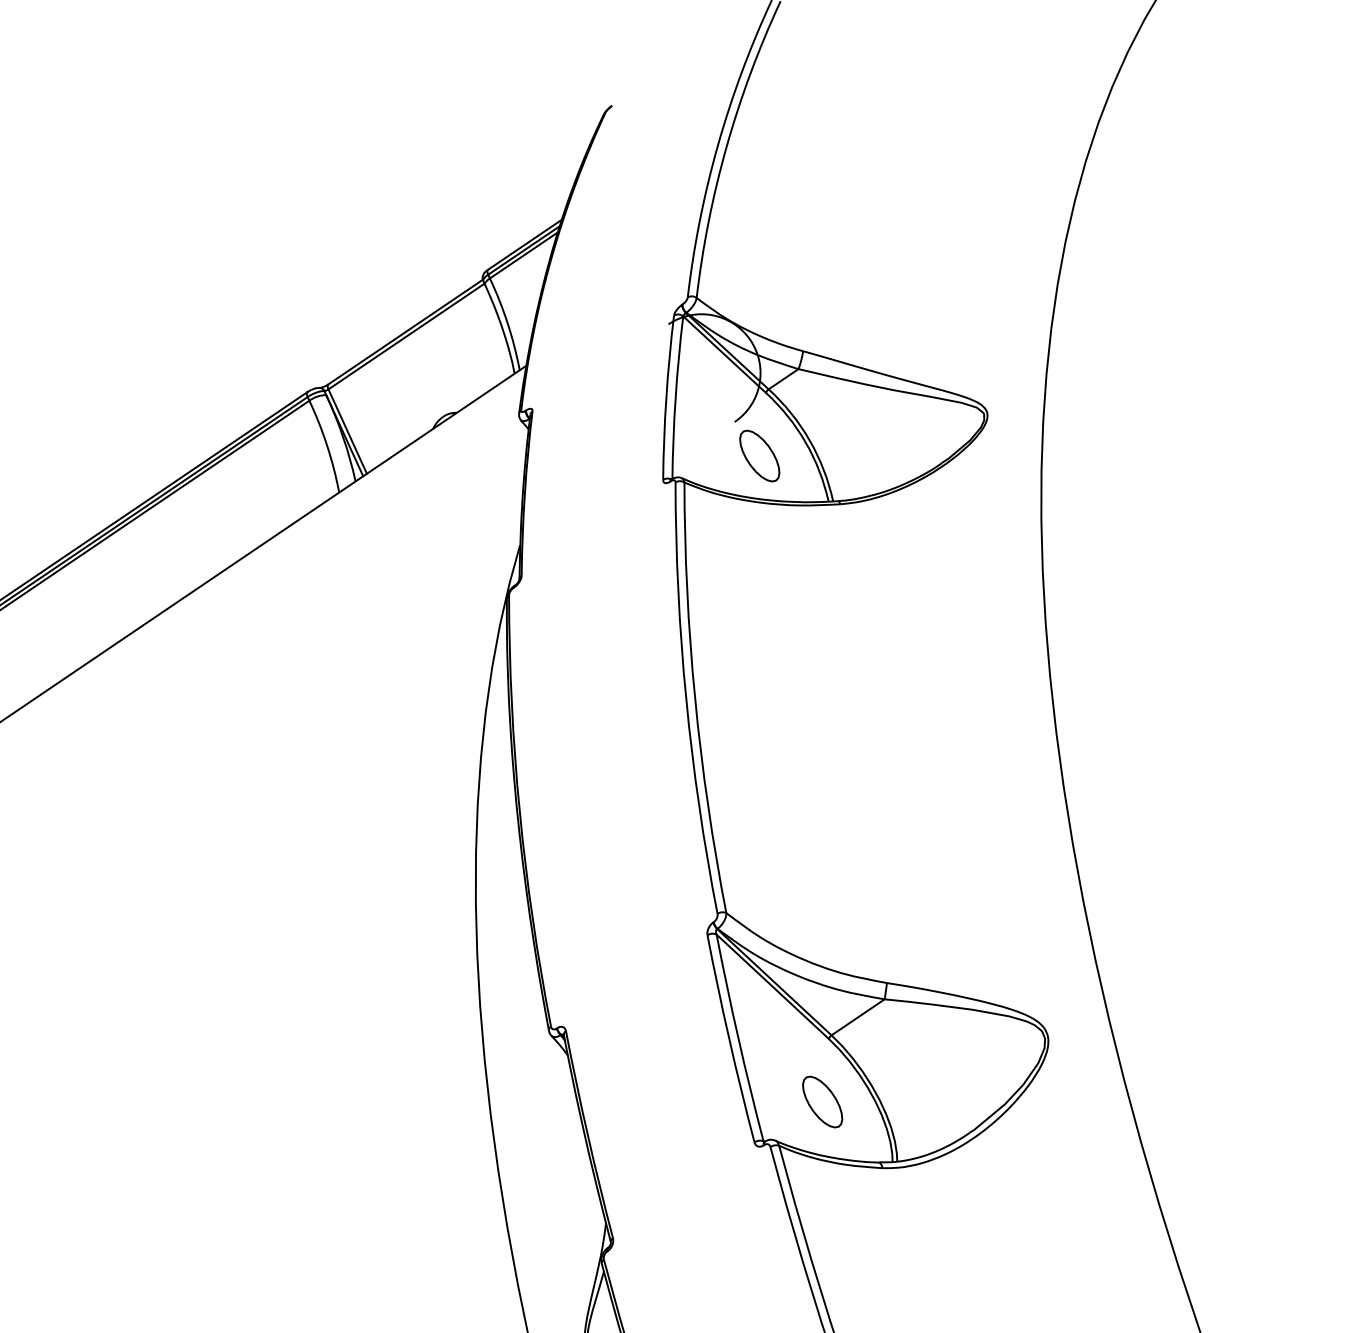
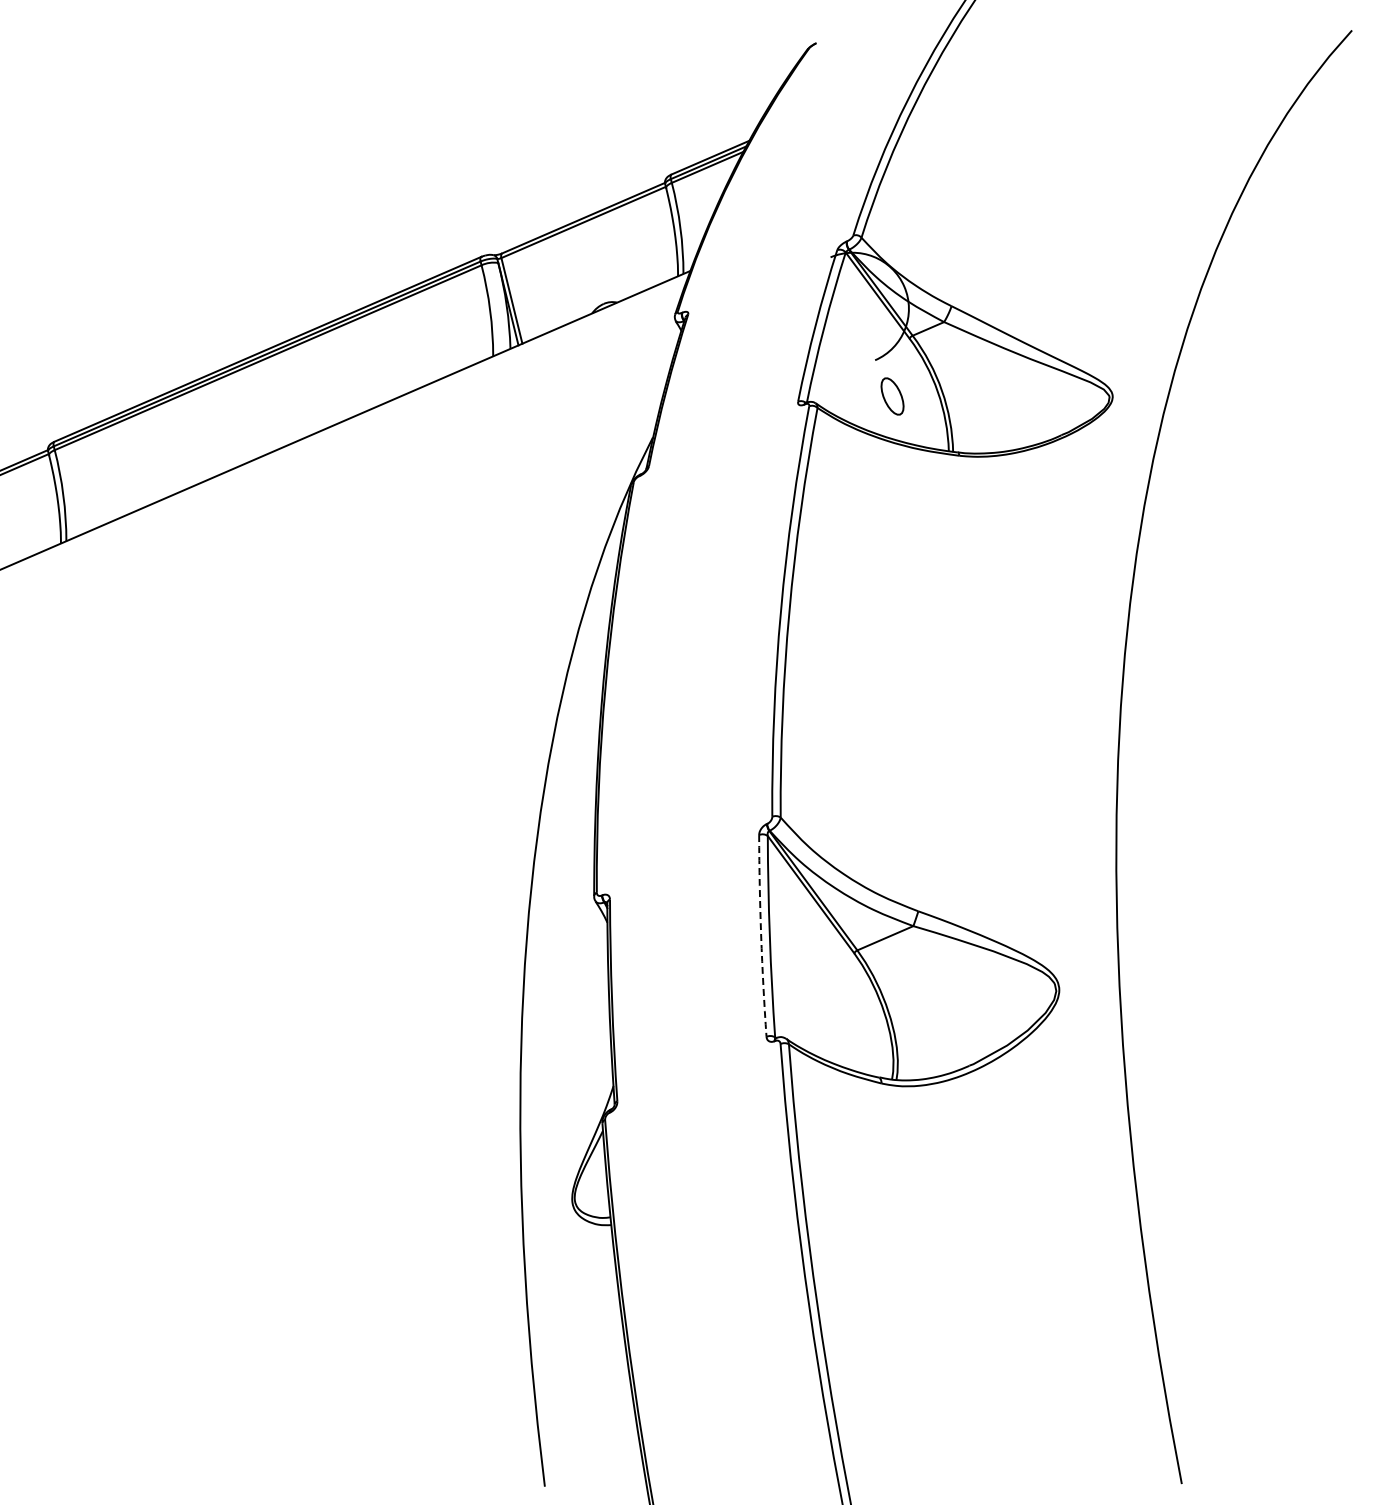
part: (759, 456) -> (892, 396), size x0.7
arc: (729, 1038) -> (761, 935), solid -> dashed
part: (821, 1101) -> (836, 1010), removed

